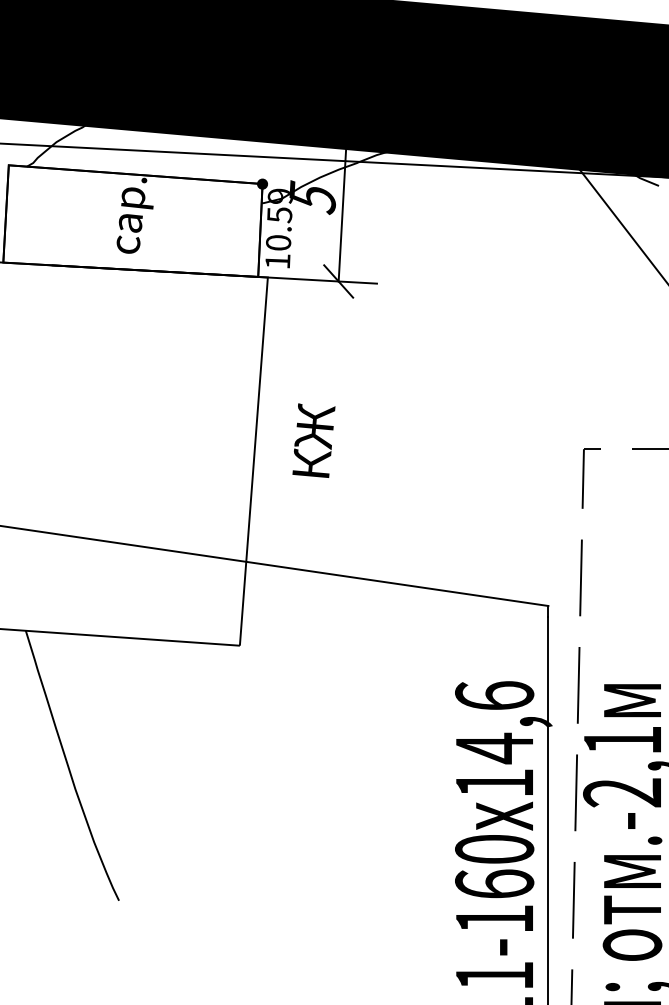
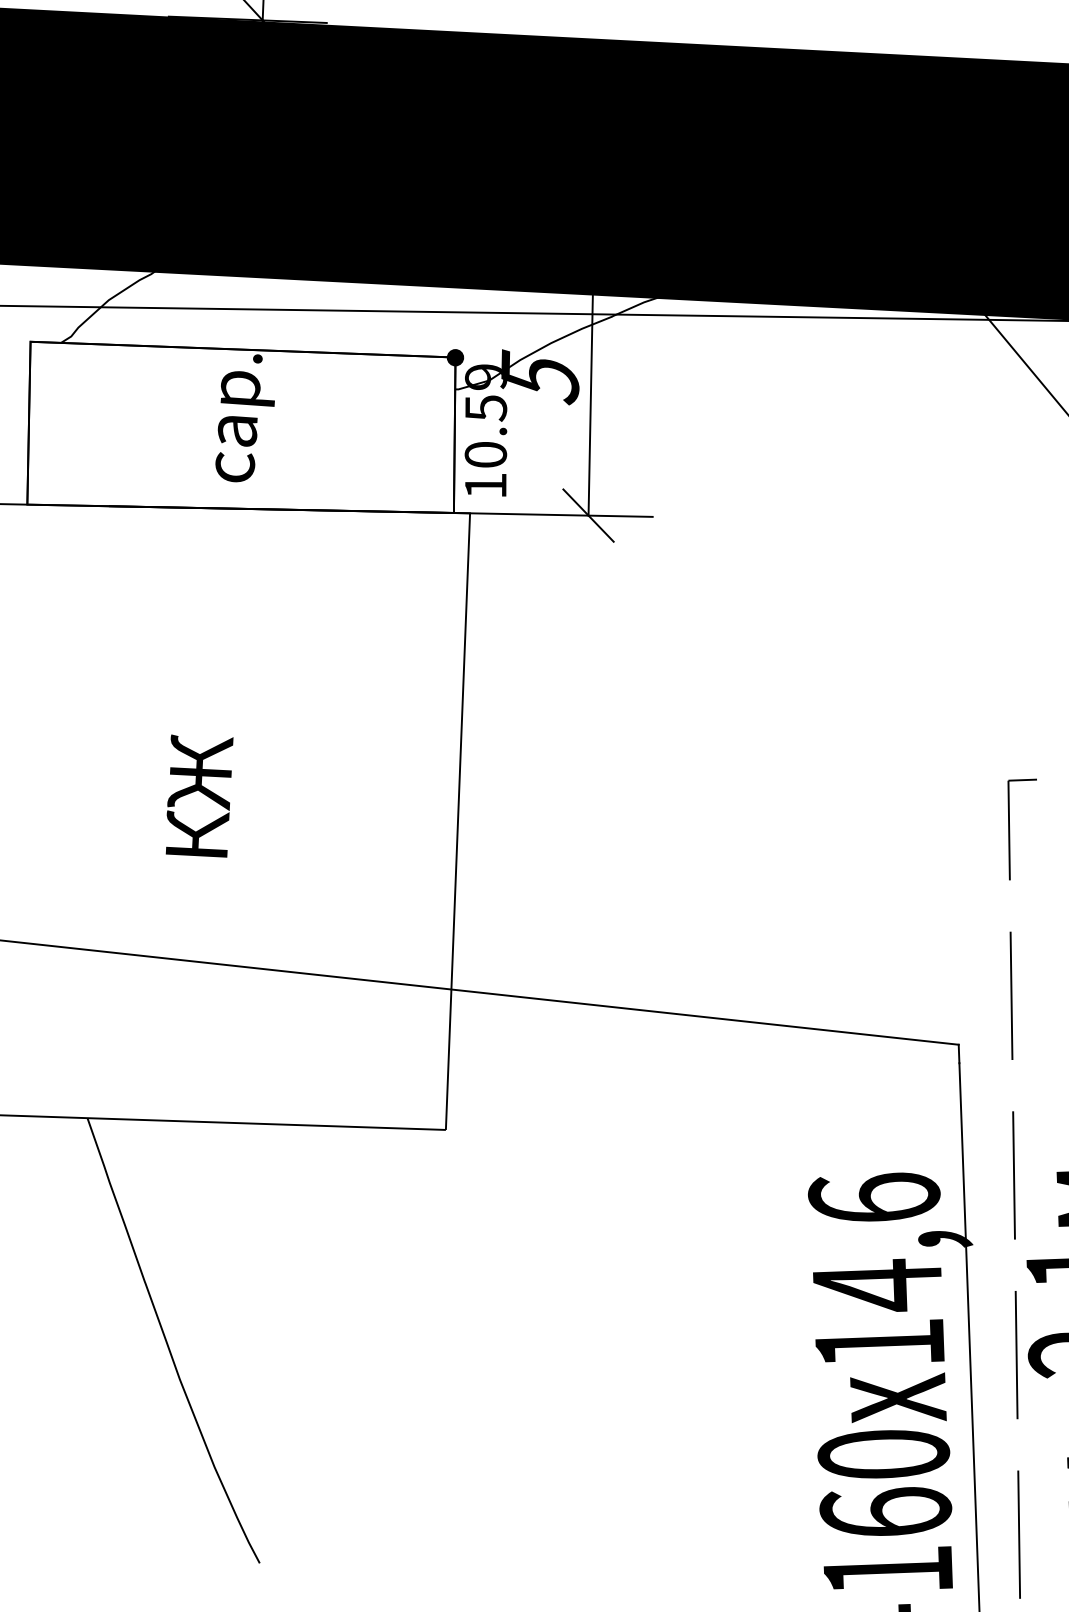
text: (313, 440) -> (198, 795), moved

